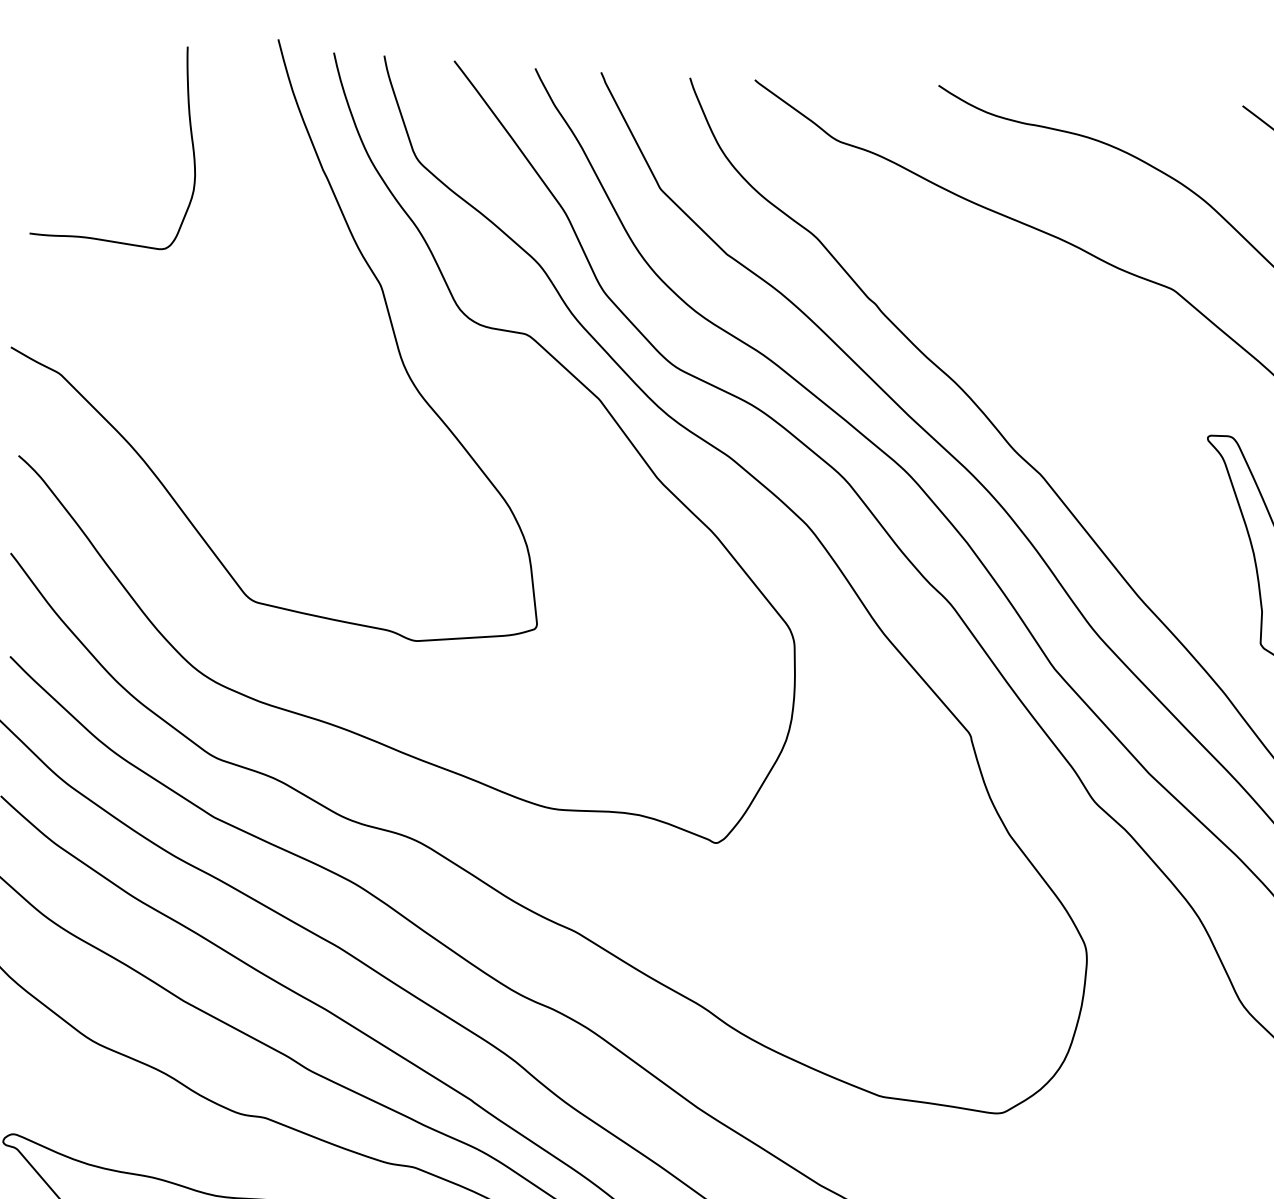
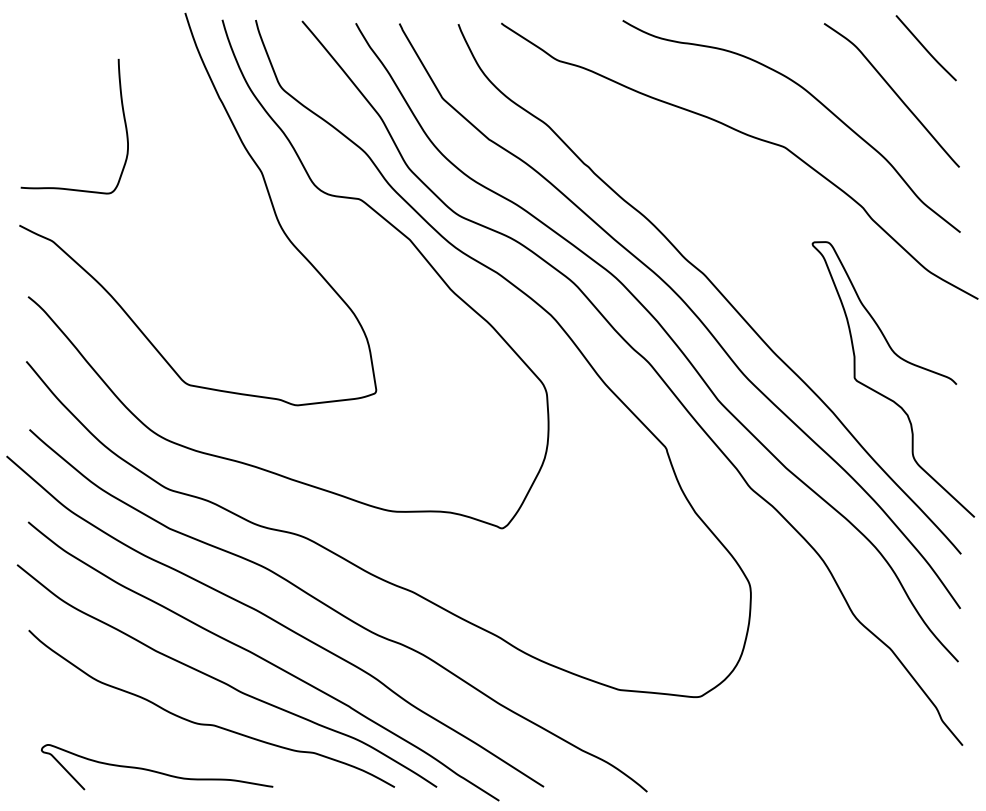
curve: (190, 138) -> (123, 119), moved

